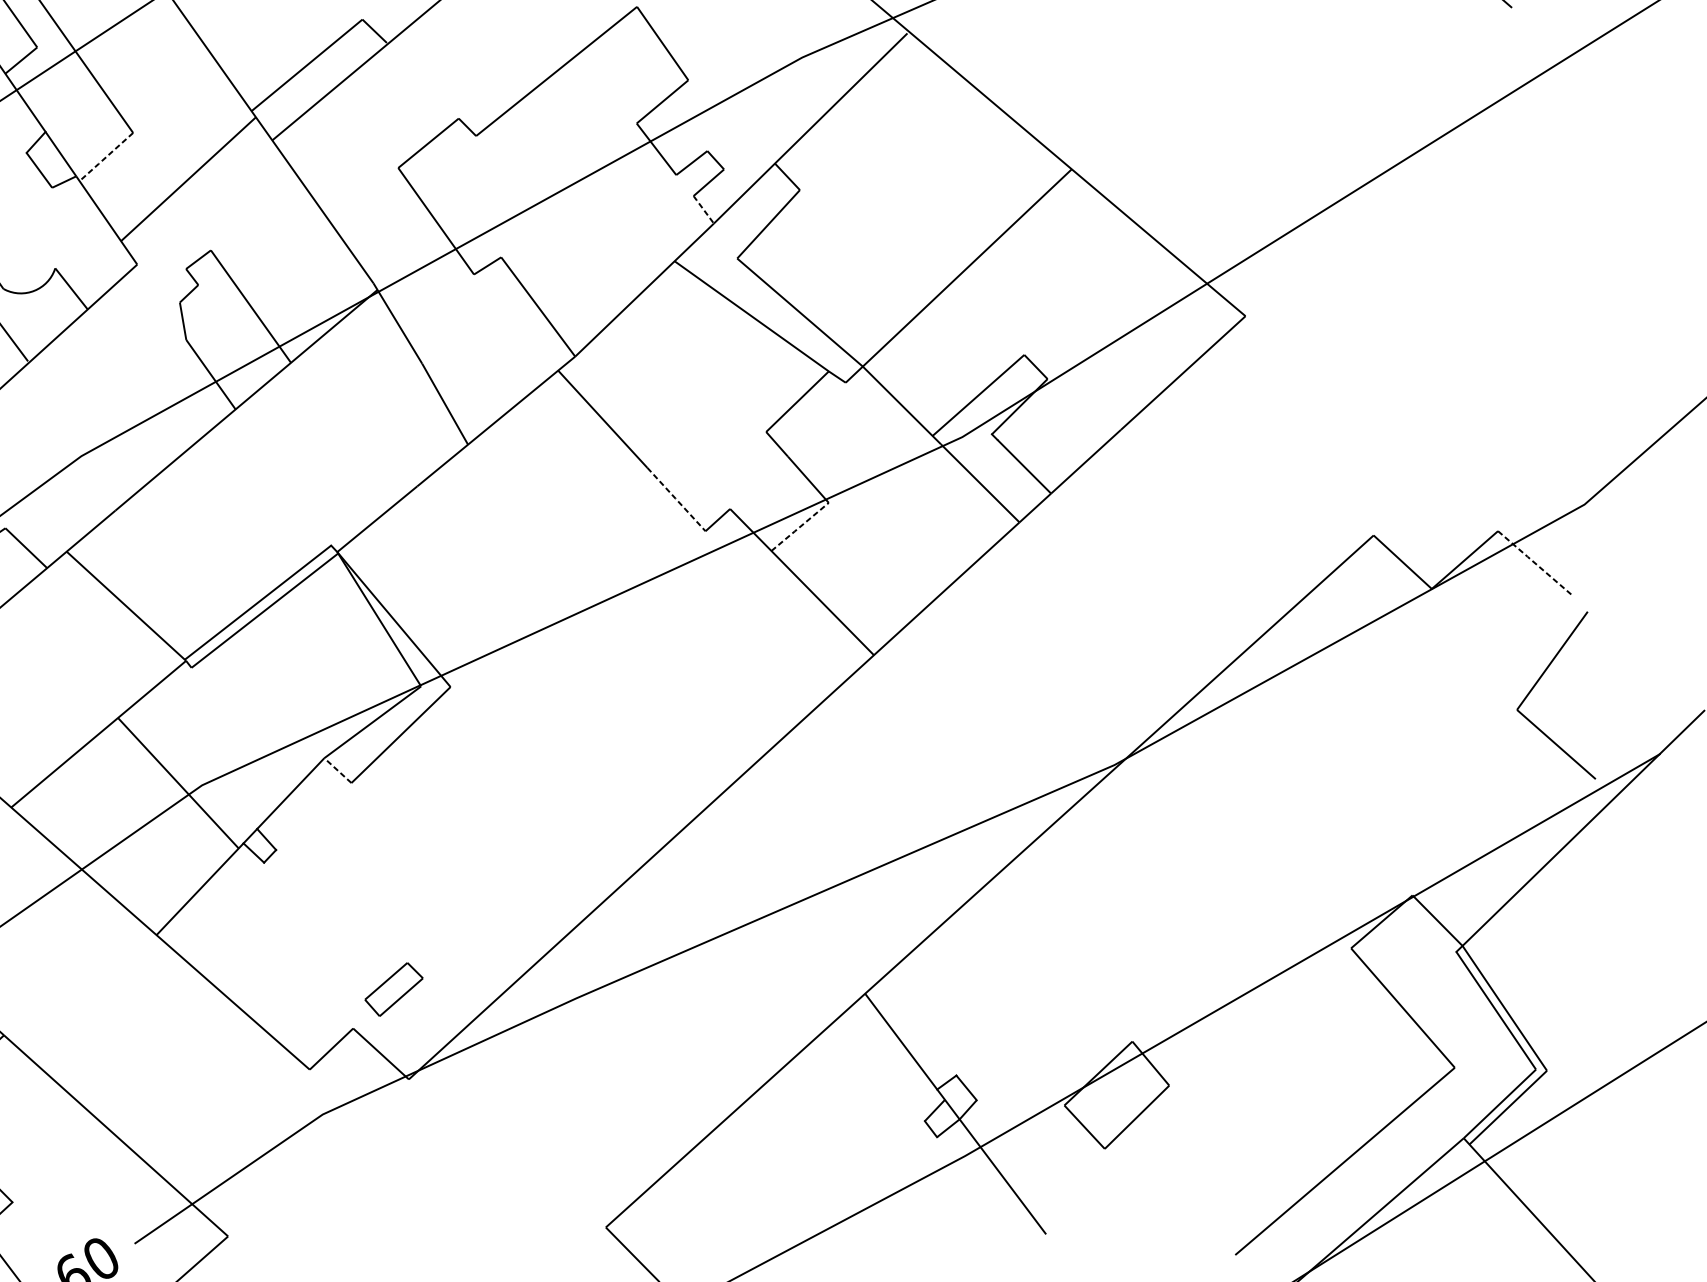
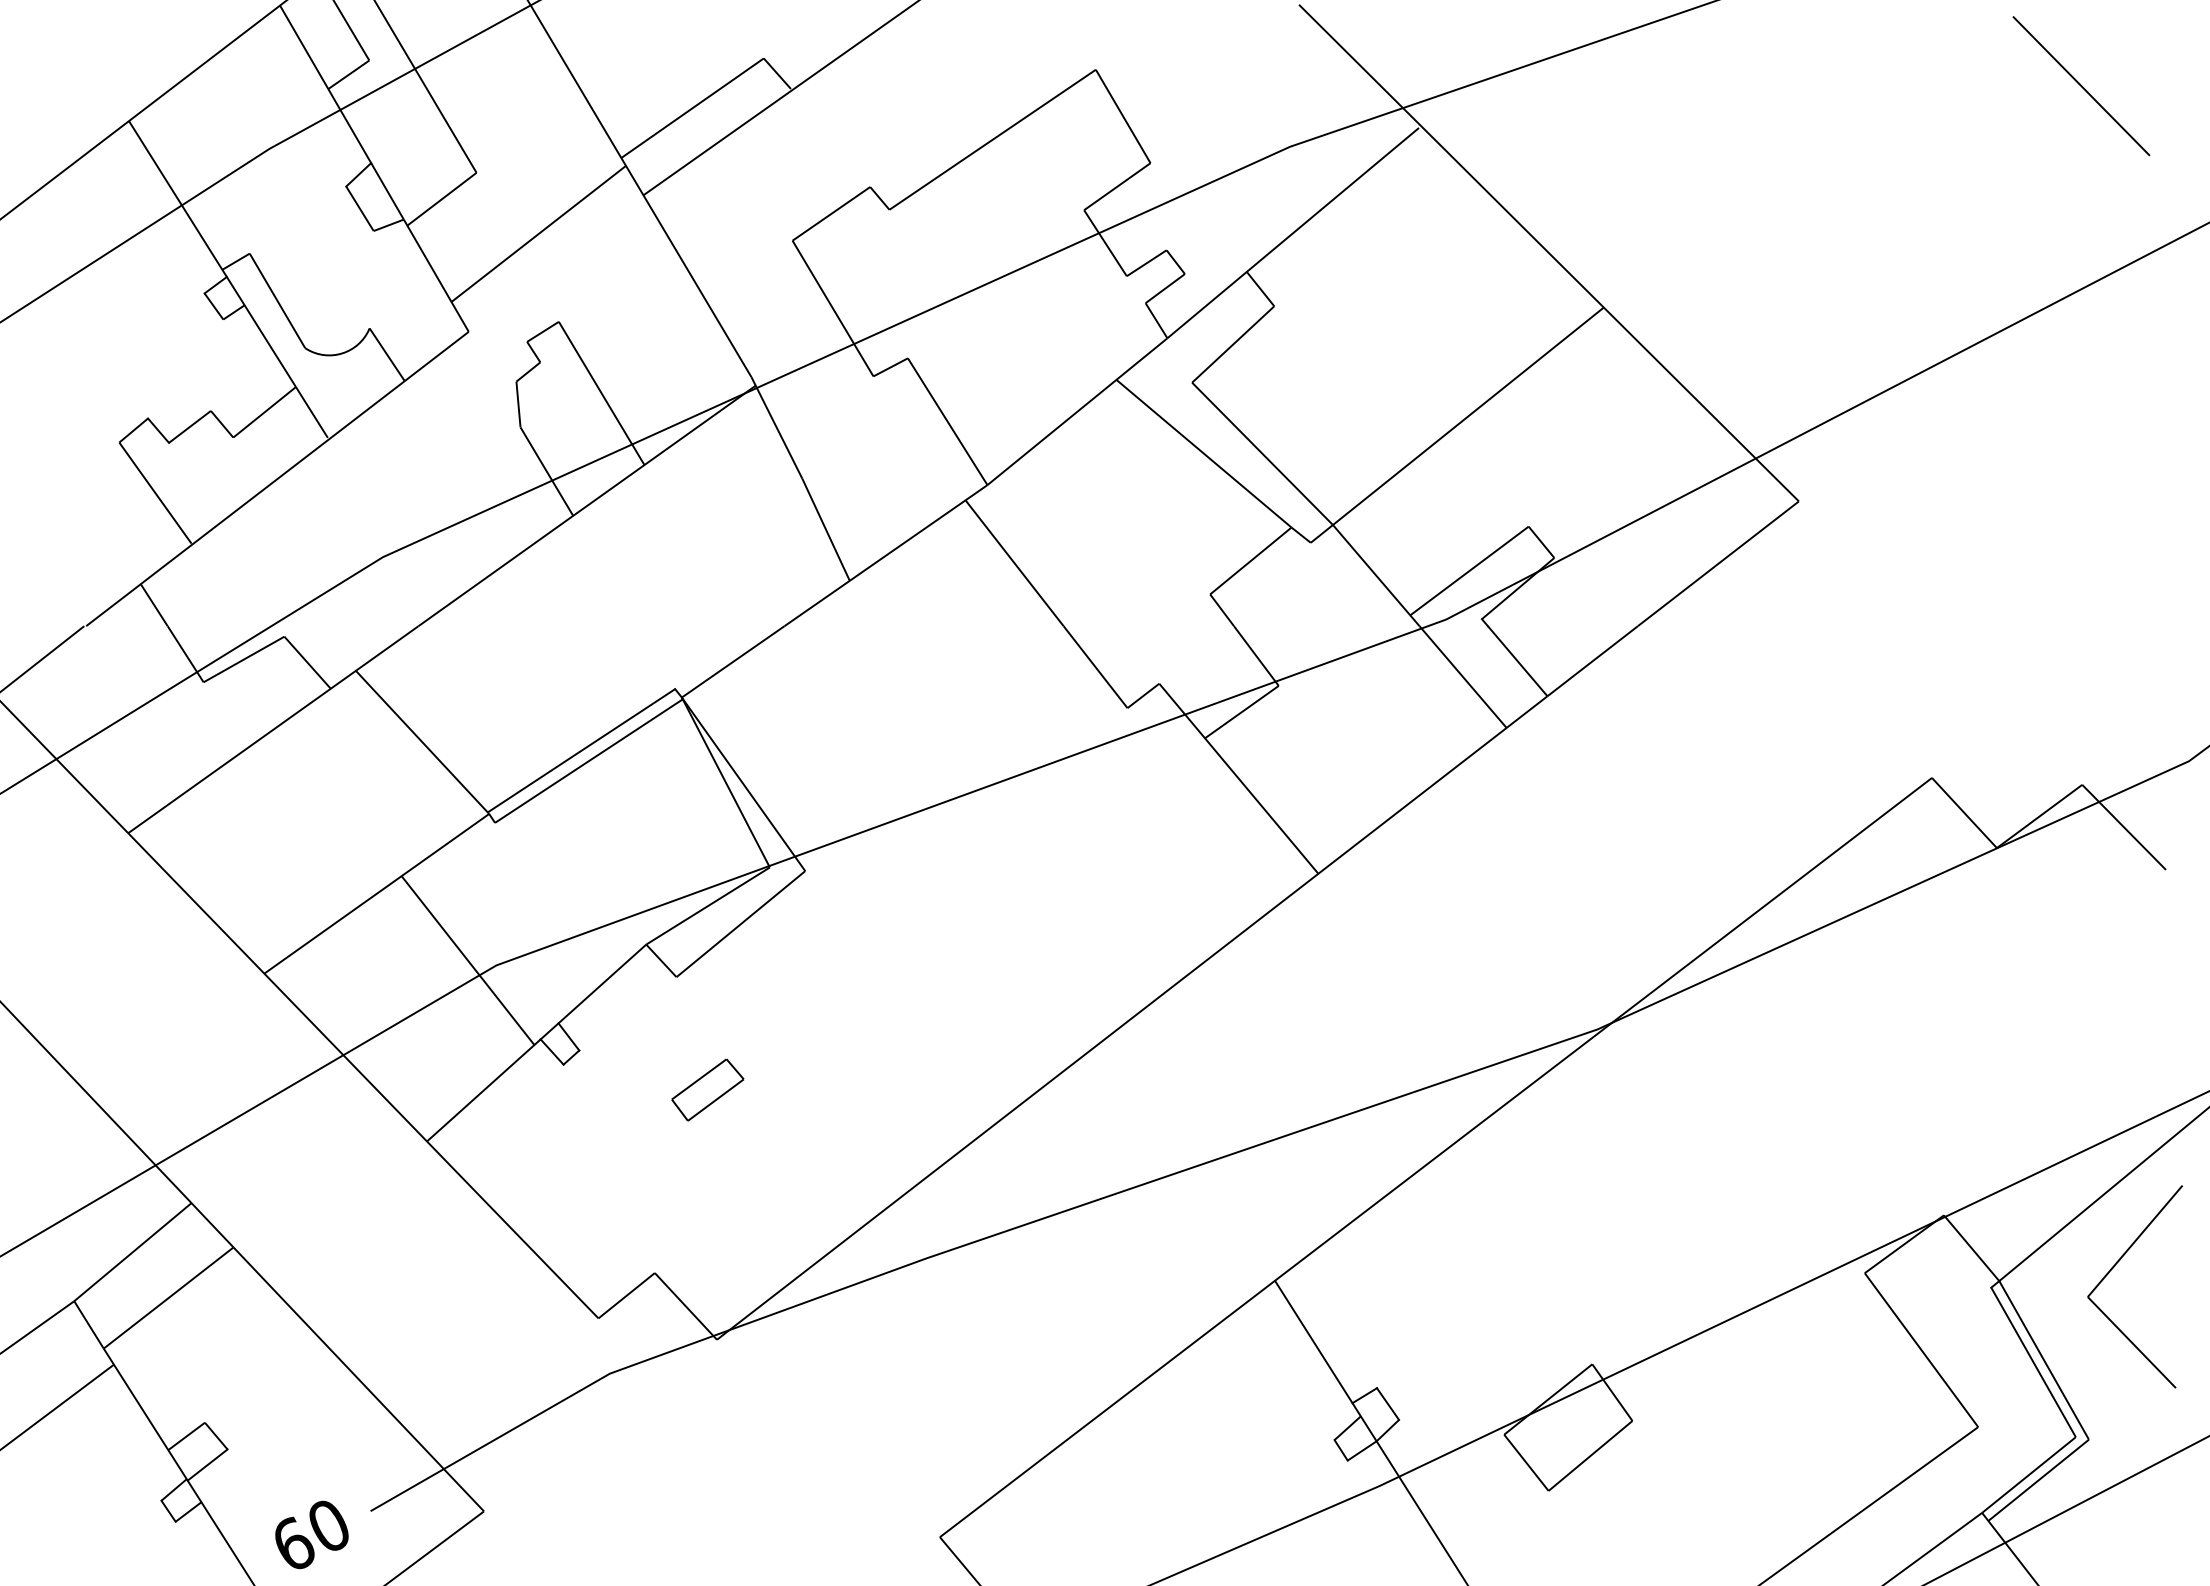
line: (105, 158) -> (440, 200), dashed -> solid
line: (702, 208) -> (1155, 319), dashed -> solid
line: (676, 499) -> (1095, 666), dashed -> solid
line: (799, 527) -> (1241, 712), dashed -> solid
line: (1534, 562) -> (2123, 826), dashed -> solid
part: (1537, 682) -> (2115, 1266), moved
line: (338, 771) -> (661, 961), dashed -> solid
part: (393, 989) -> (707, 1089), moved

